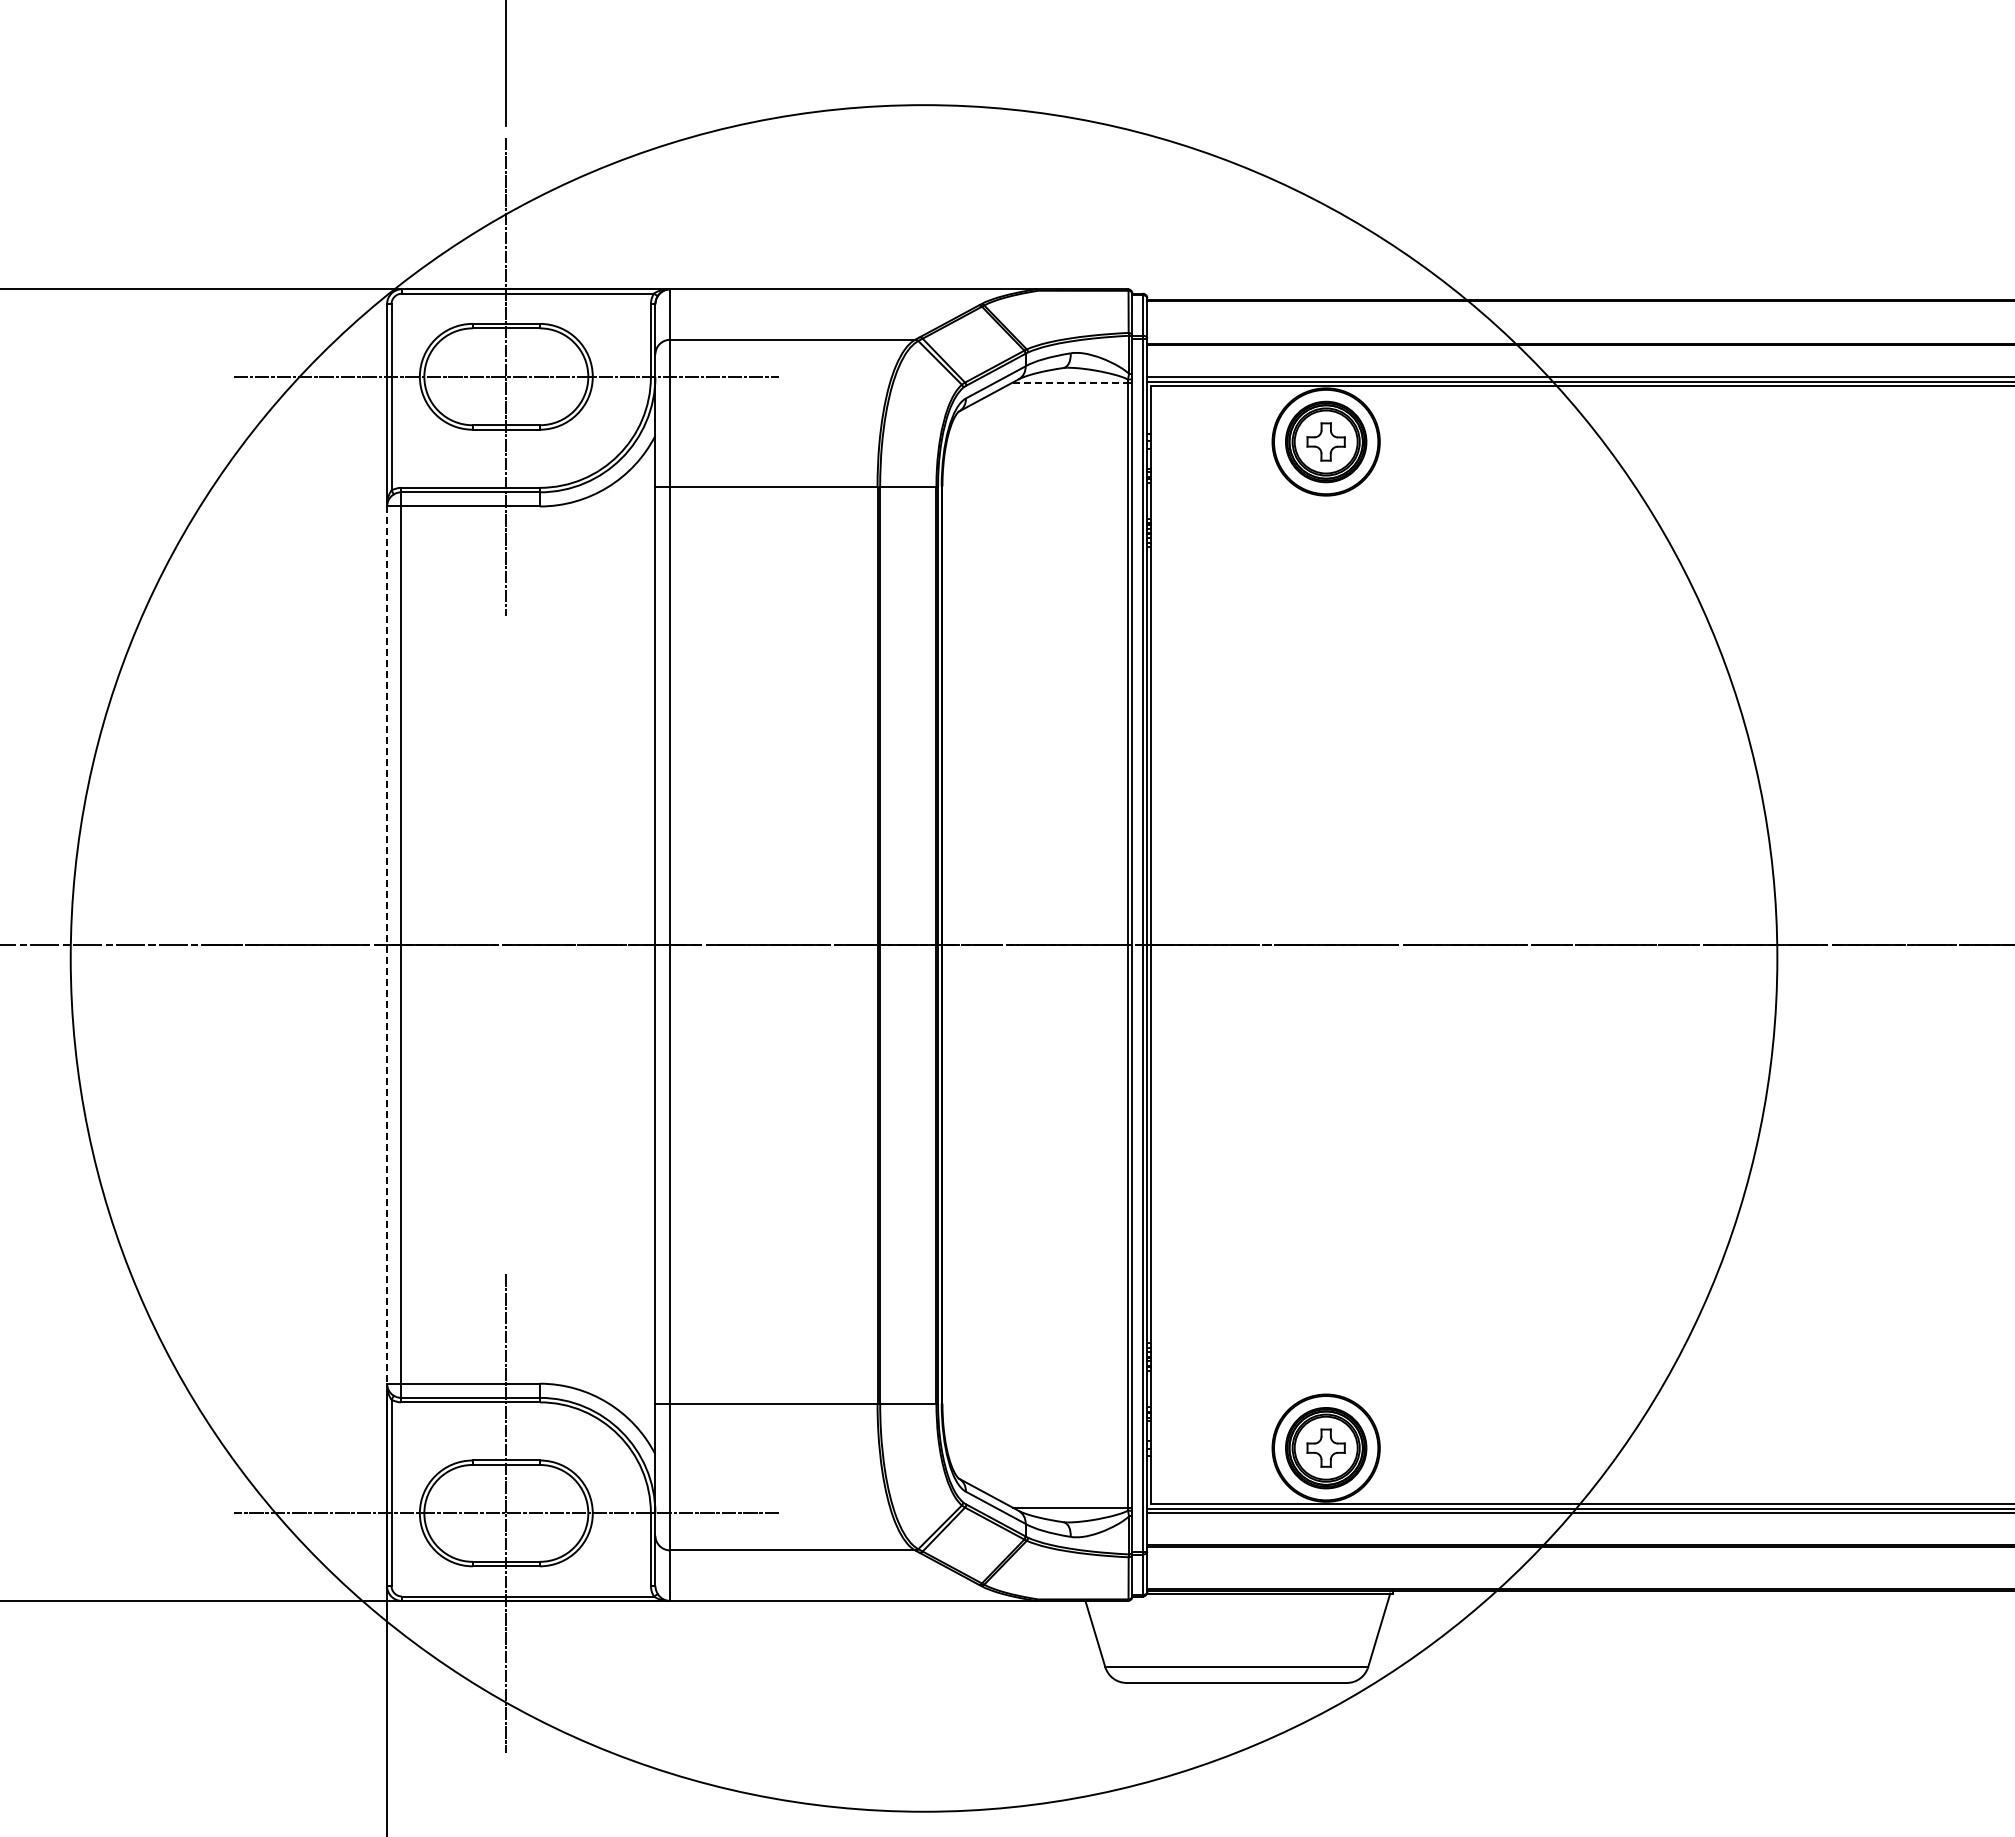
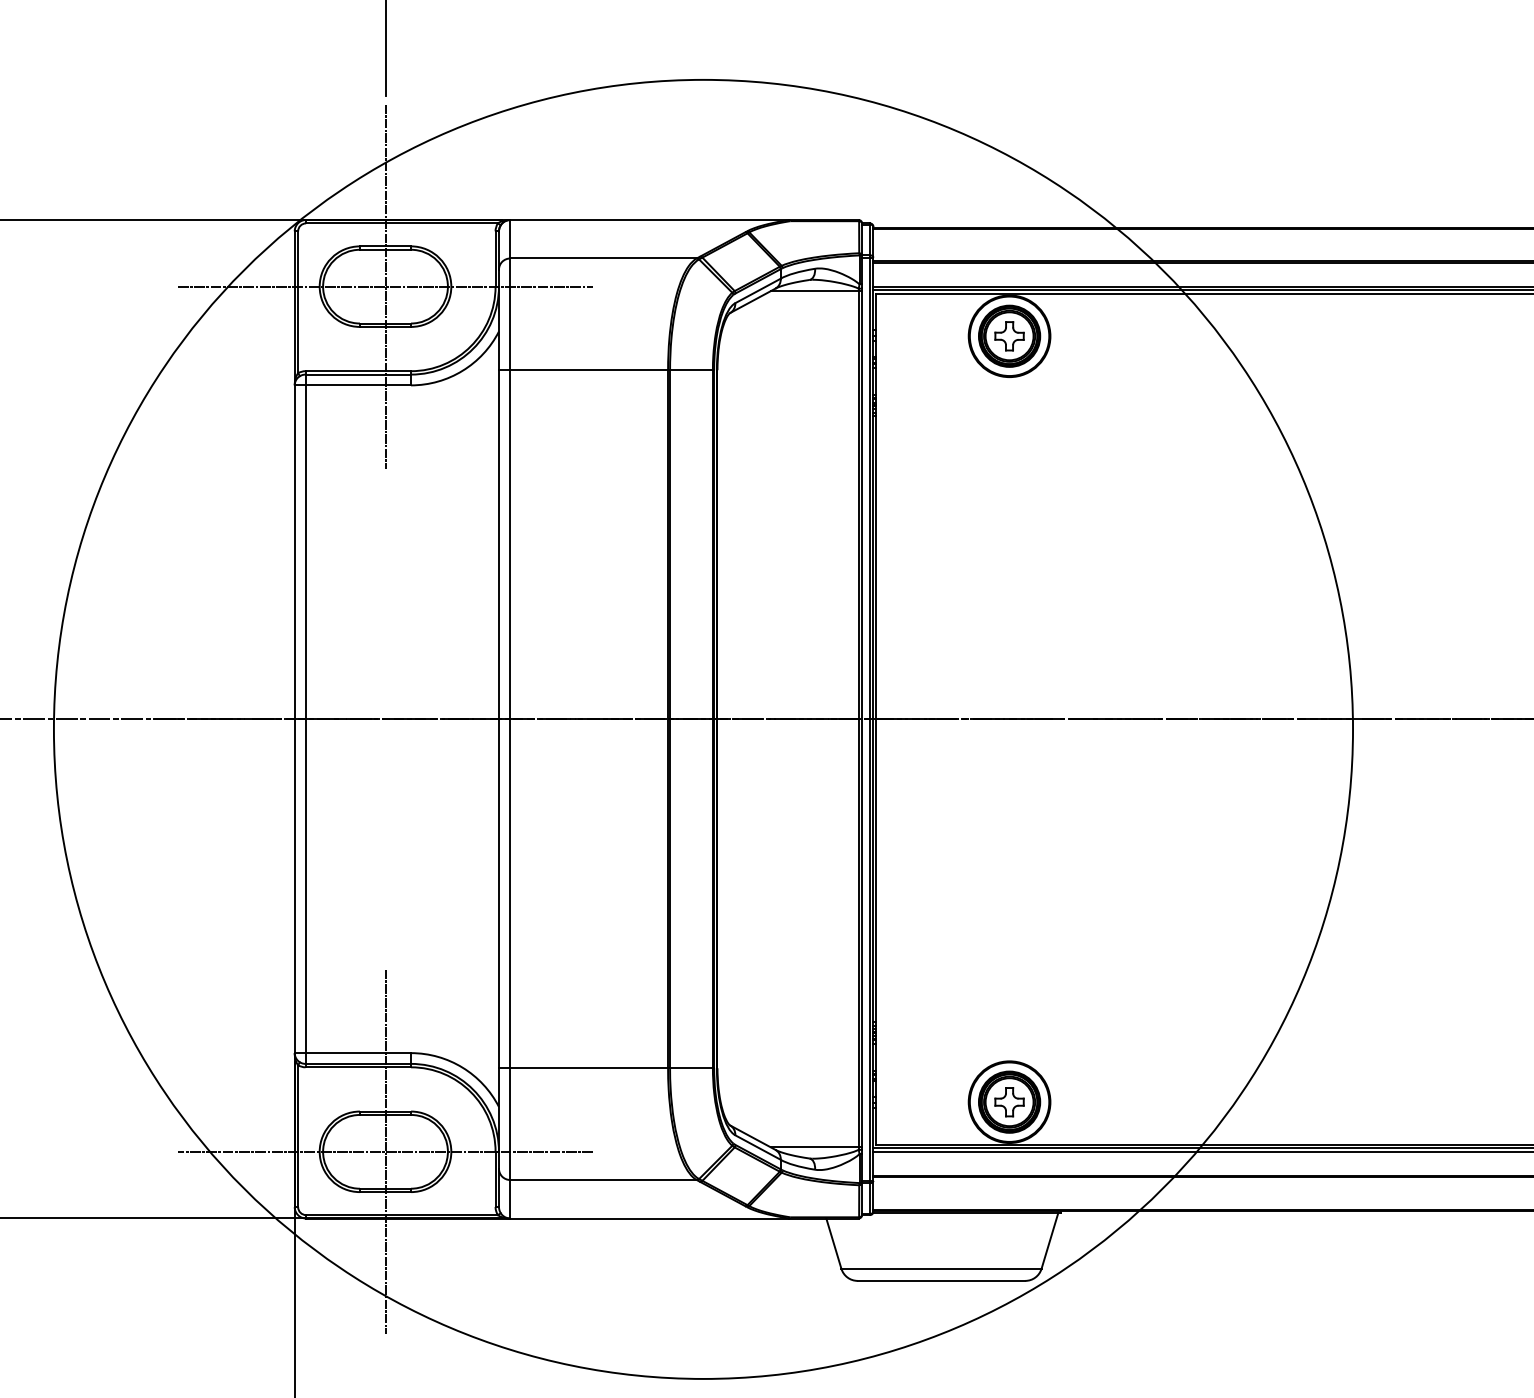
line: (1070, 382) -> (814, 290), dashed -> solid
line: (387, 945) -> (295, 719), dashed -> solid

